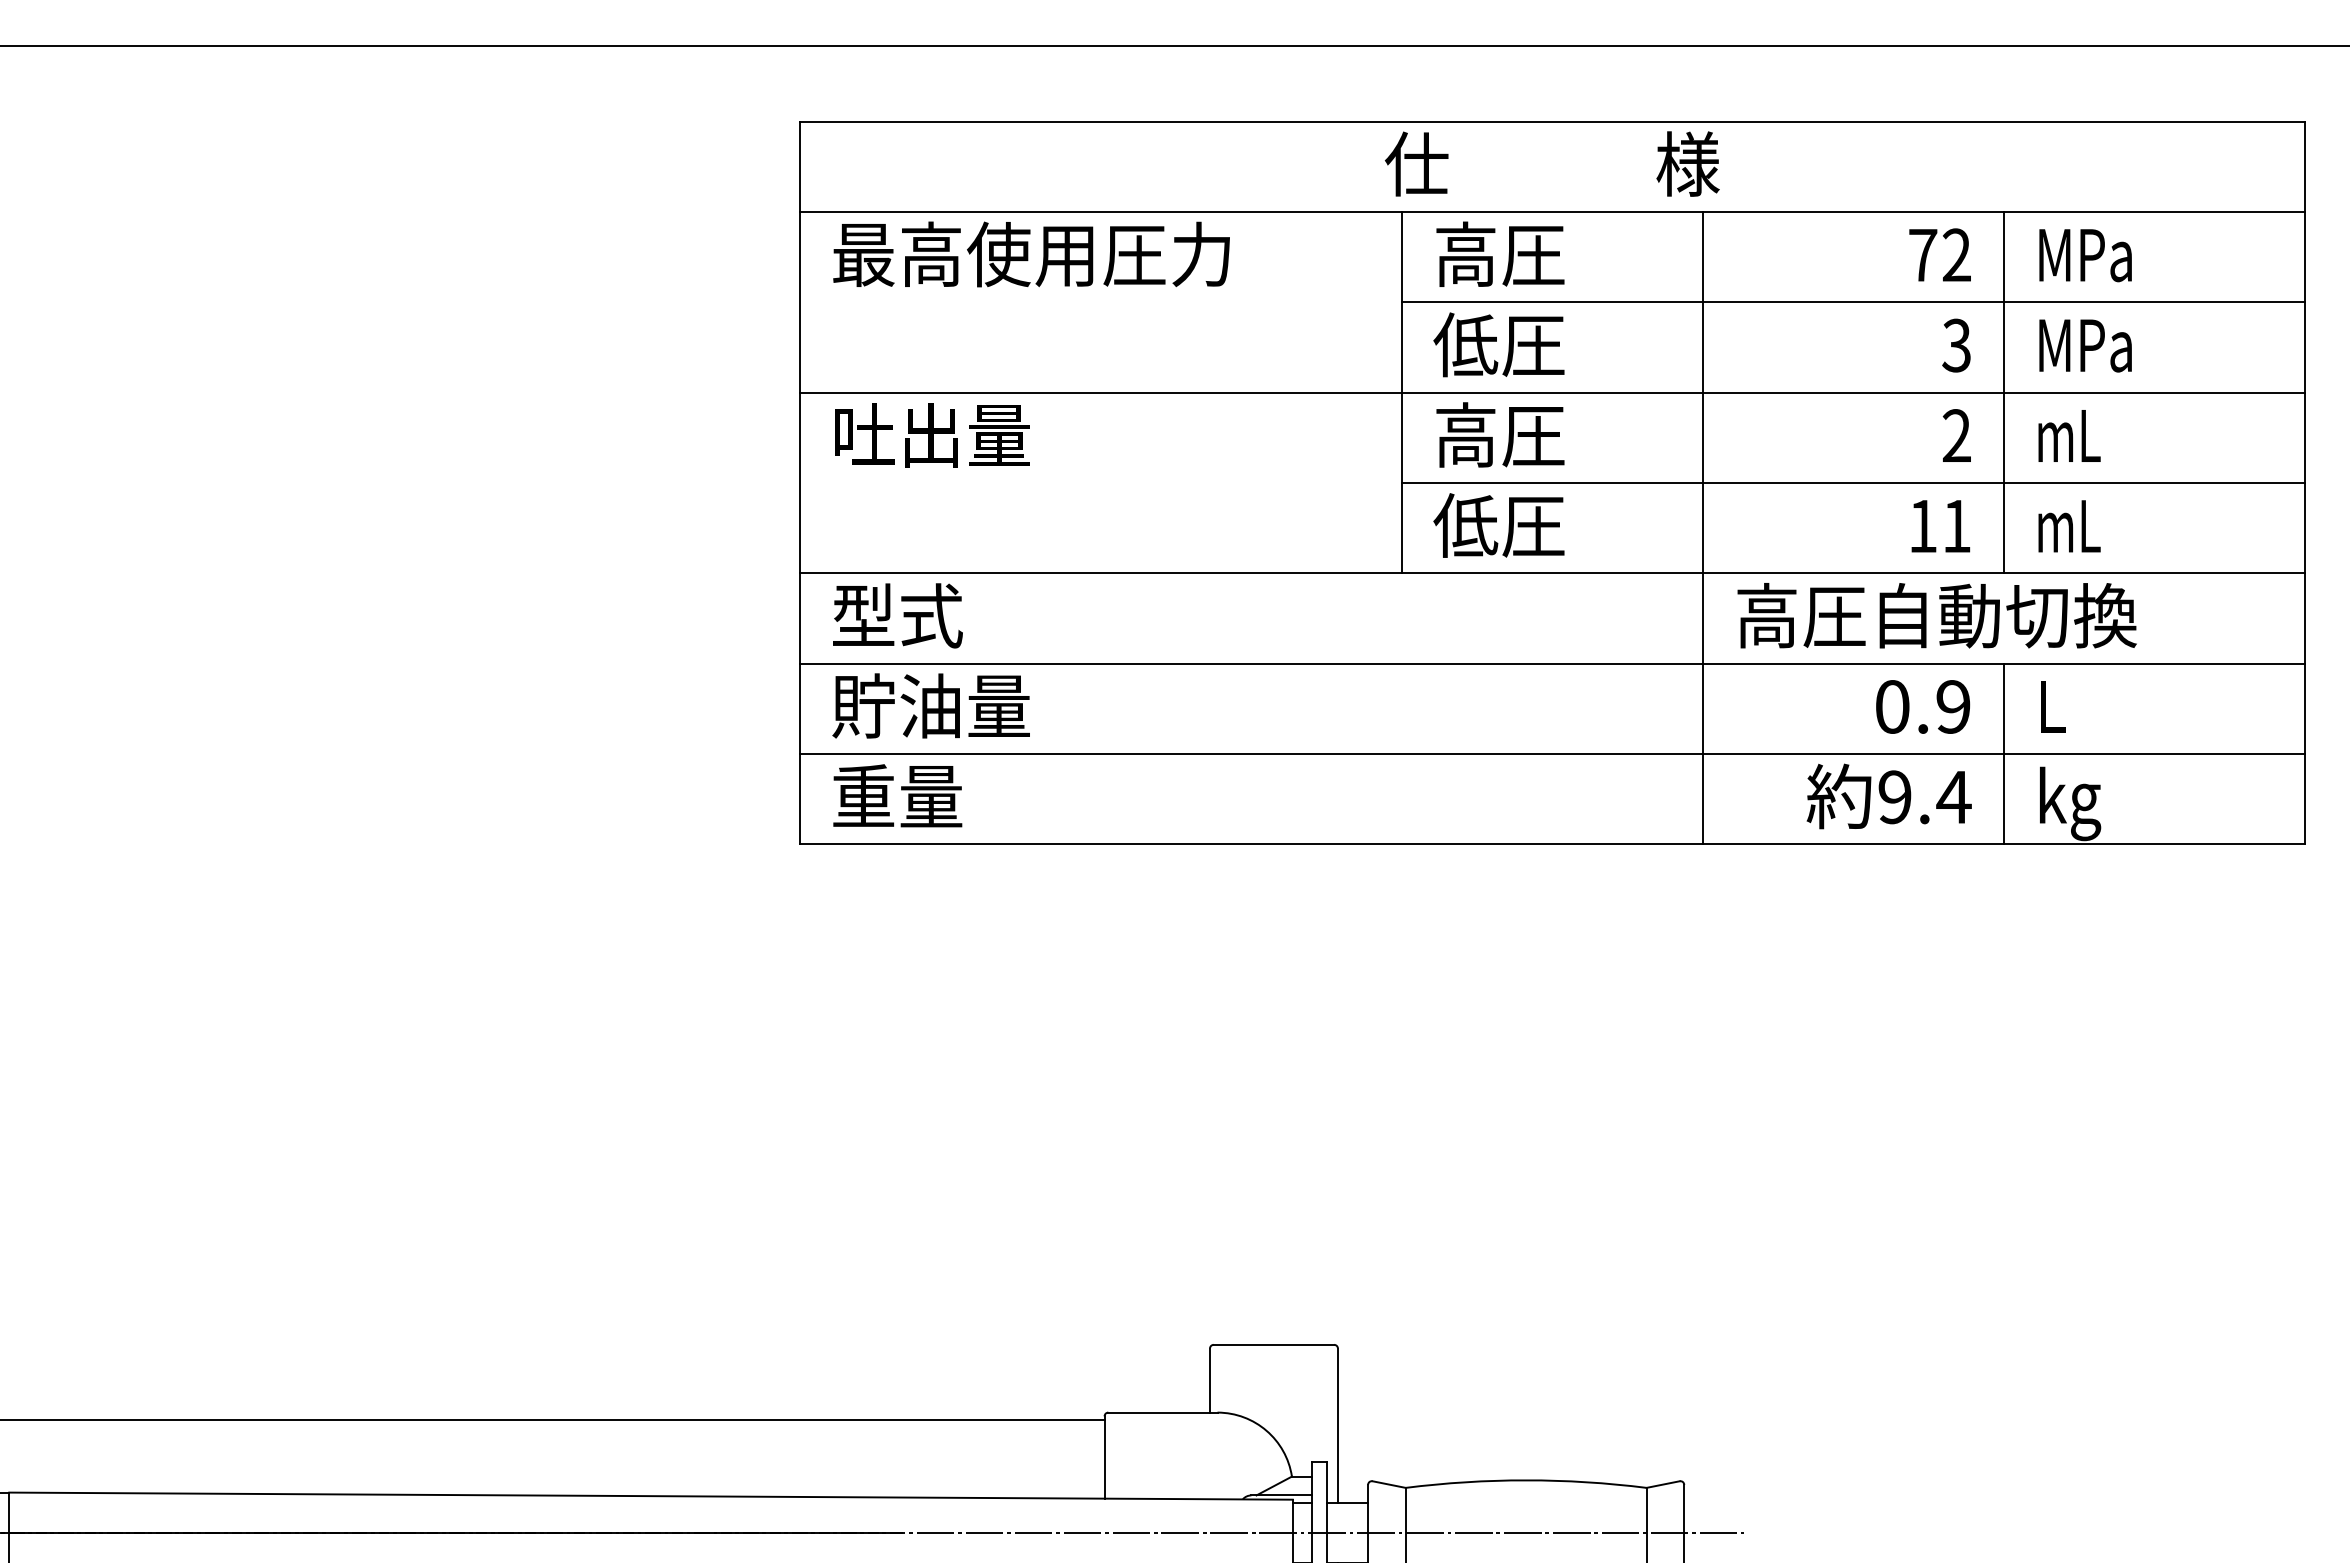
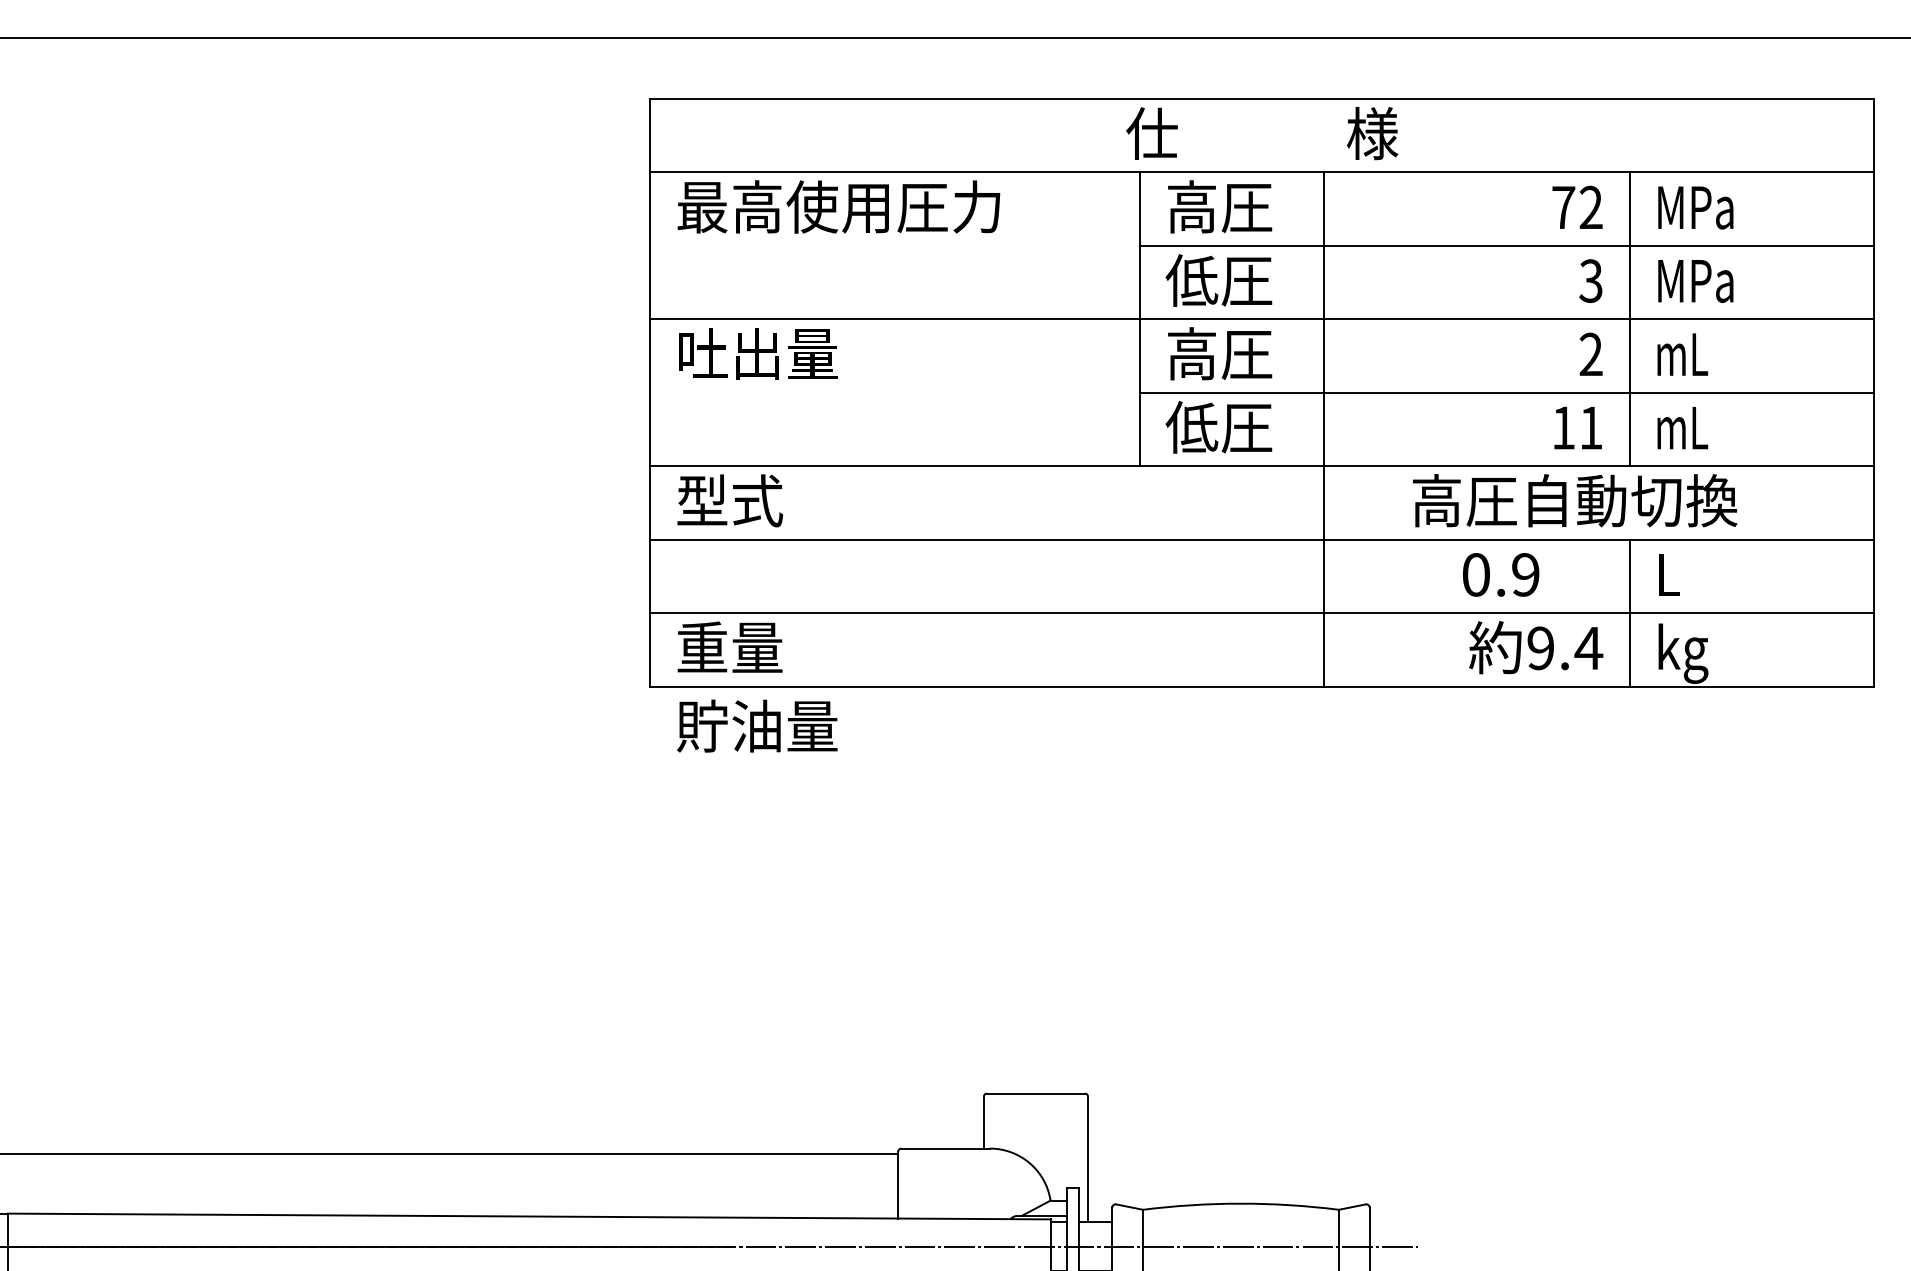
line: (1703, 527) -> (1324, 428), moved
text: (930, 705) -> (756, 725), moved
text: (1923, 706) -> (1501, 574), moved

